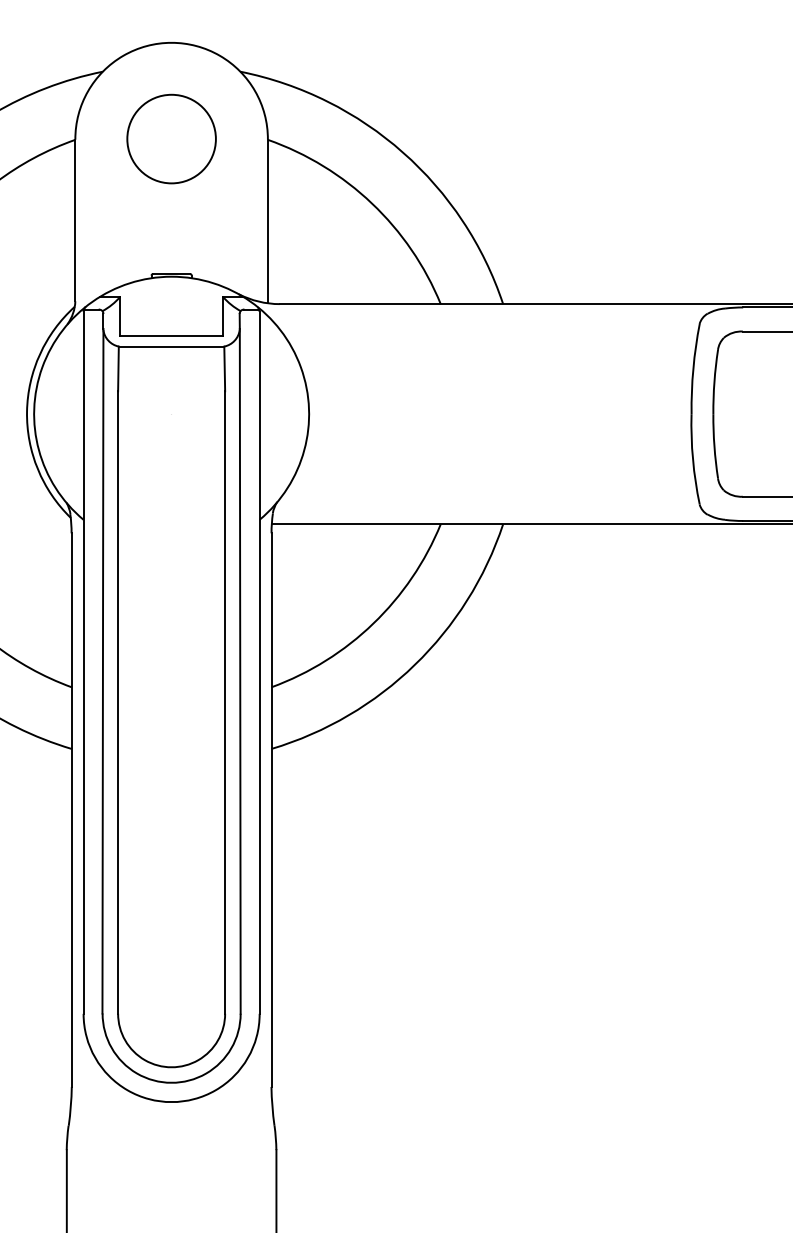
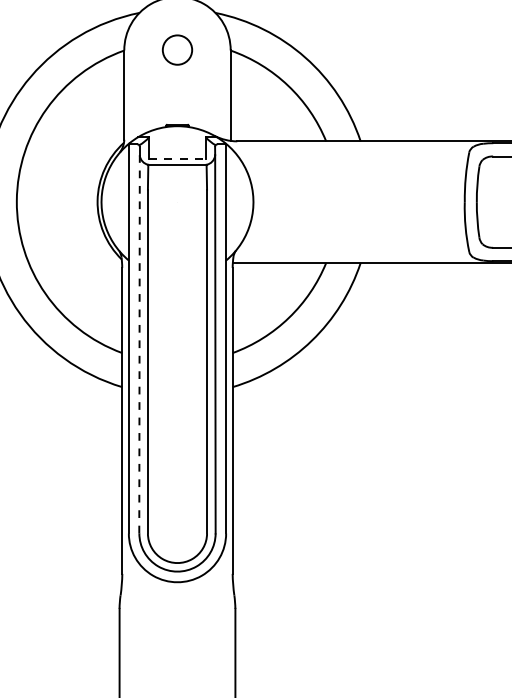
circle: (171, 137) -> (177, 49), size x0.6
line: (171, 335) -> (177, 158), solid -> dashed
line: (102, 671) -> (139, 344), solid -> dashed

